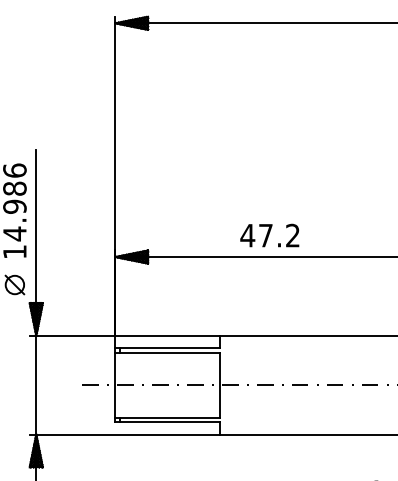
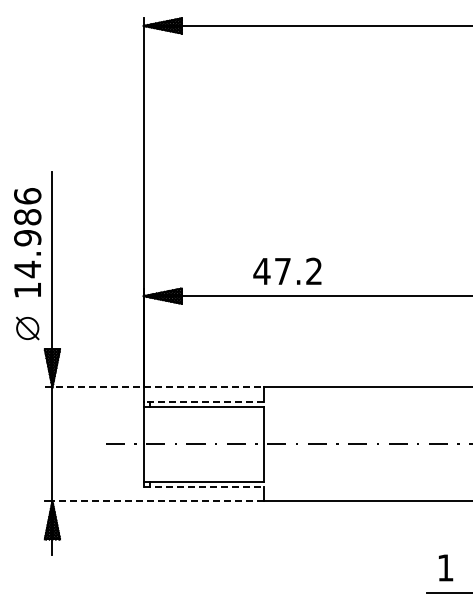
text: (269, 234) -> (287, 270), moved
line: (124, 336) -> (154, 387), solid -> dashed
line: (166, 348) -> (203, 401), solid -> dashed
line: (167, 422) -> (204, 487), solid -> dashed
line: (128, 434) -> (158, 501), solid -> dashed

